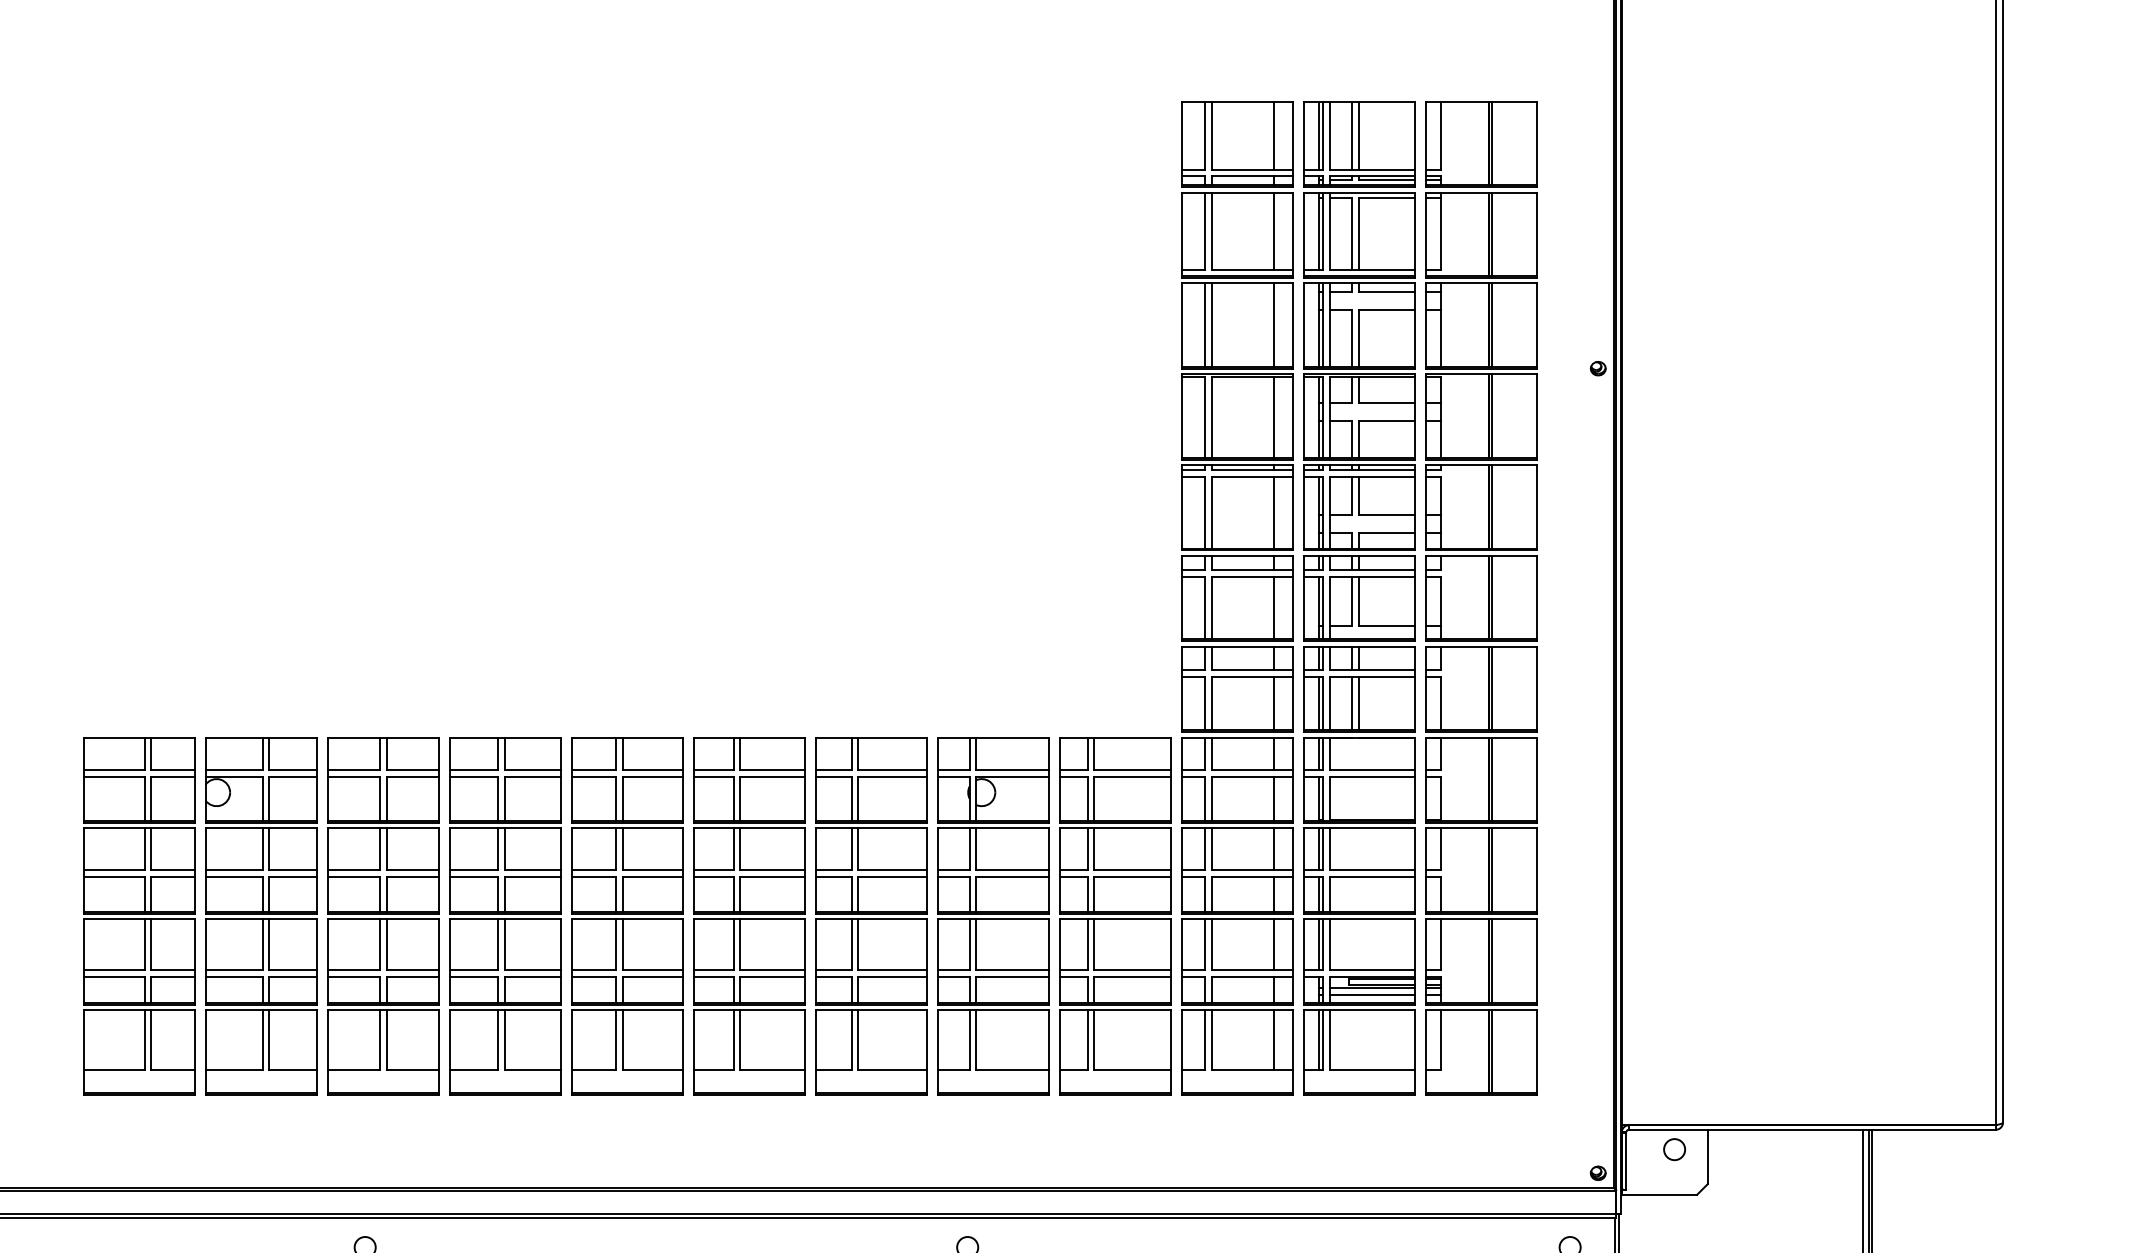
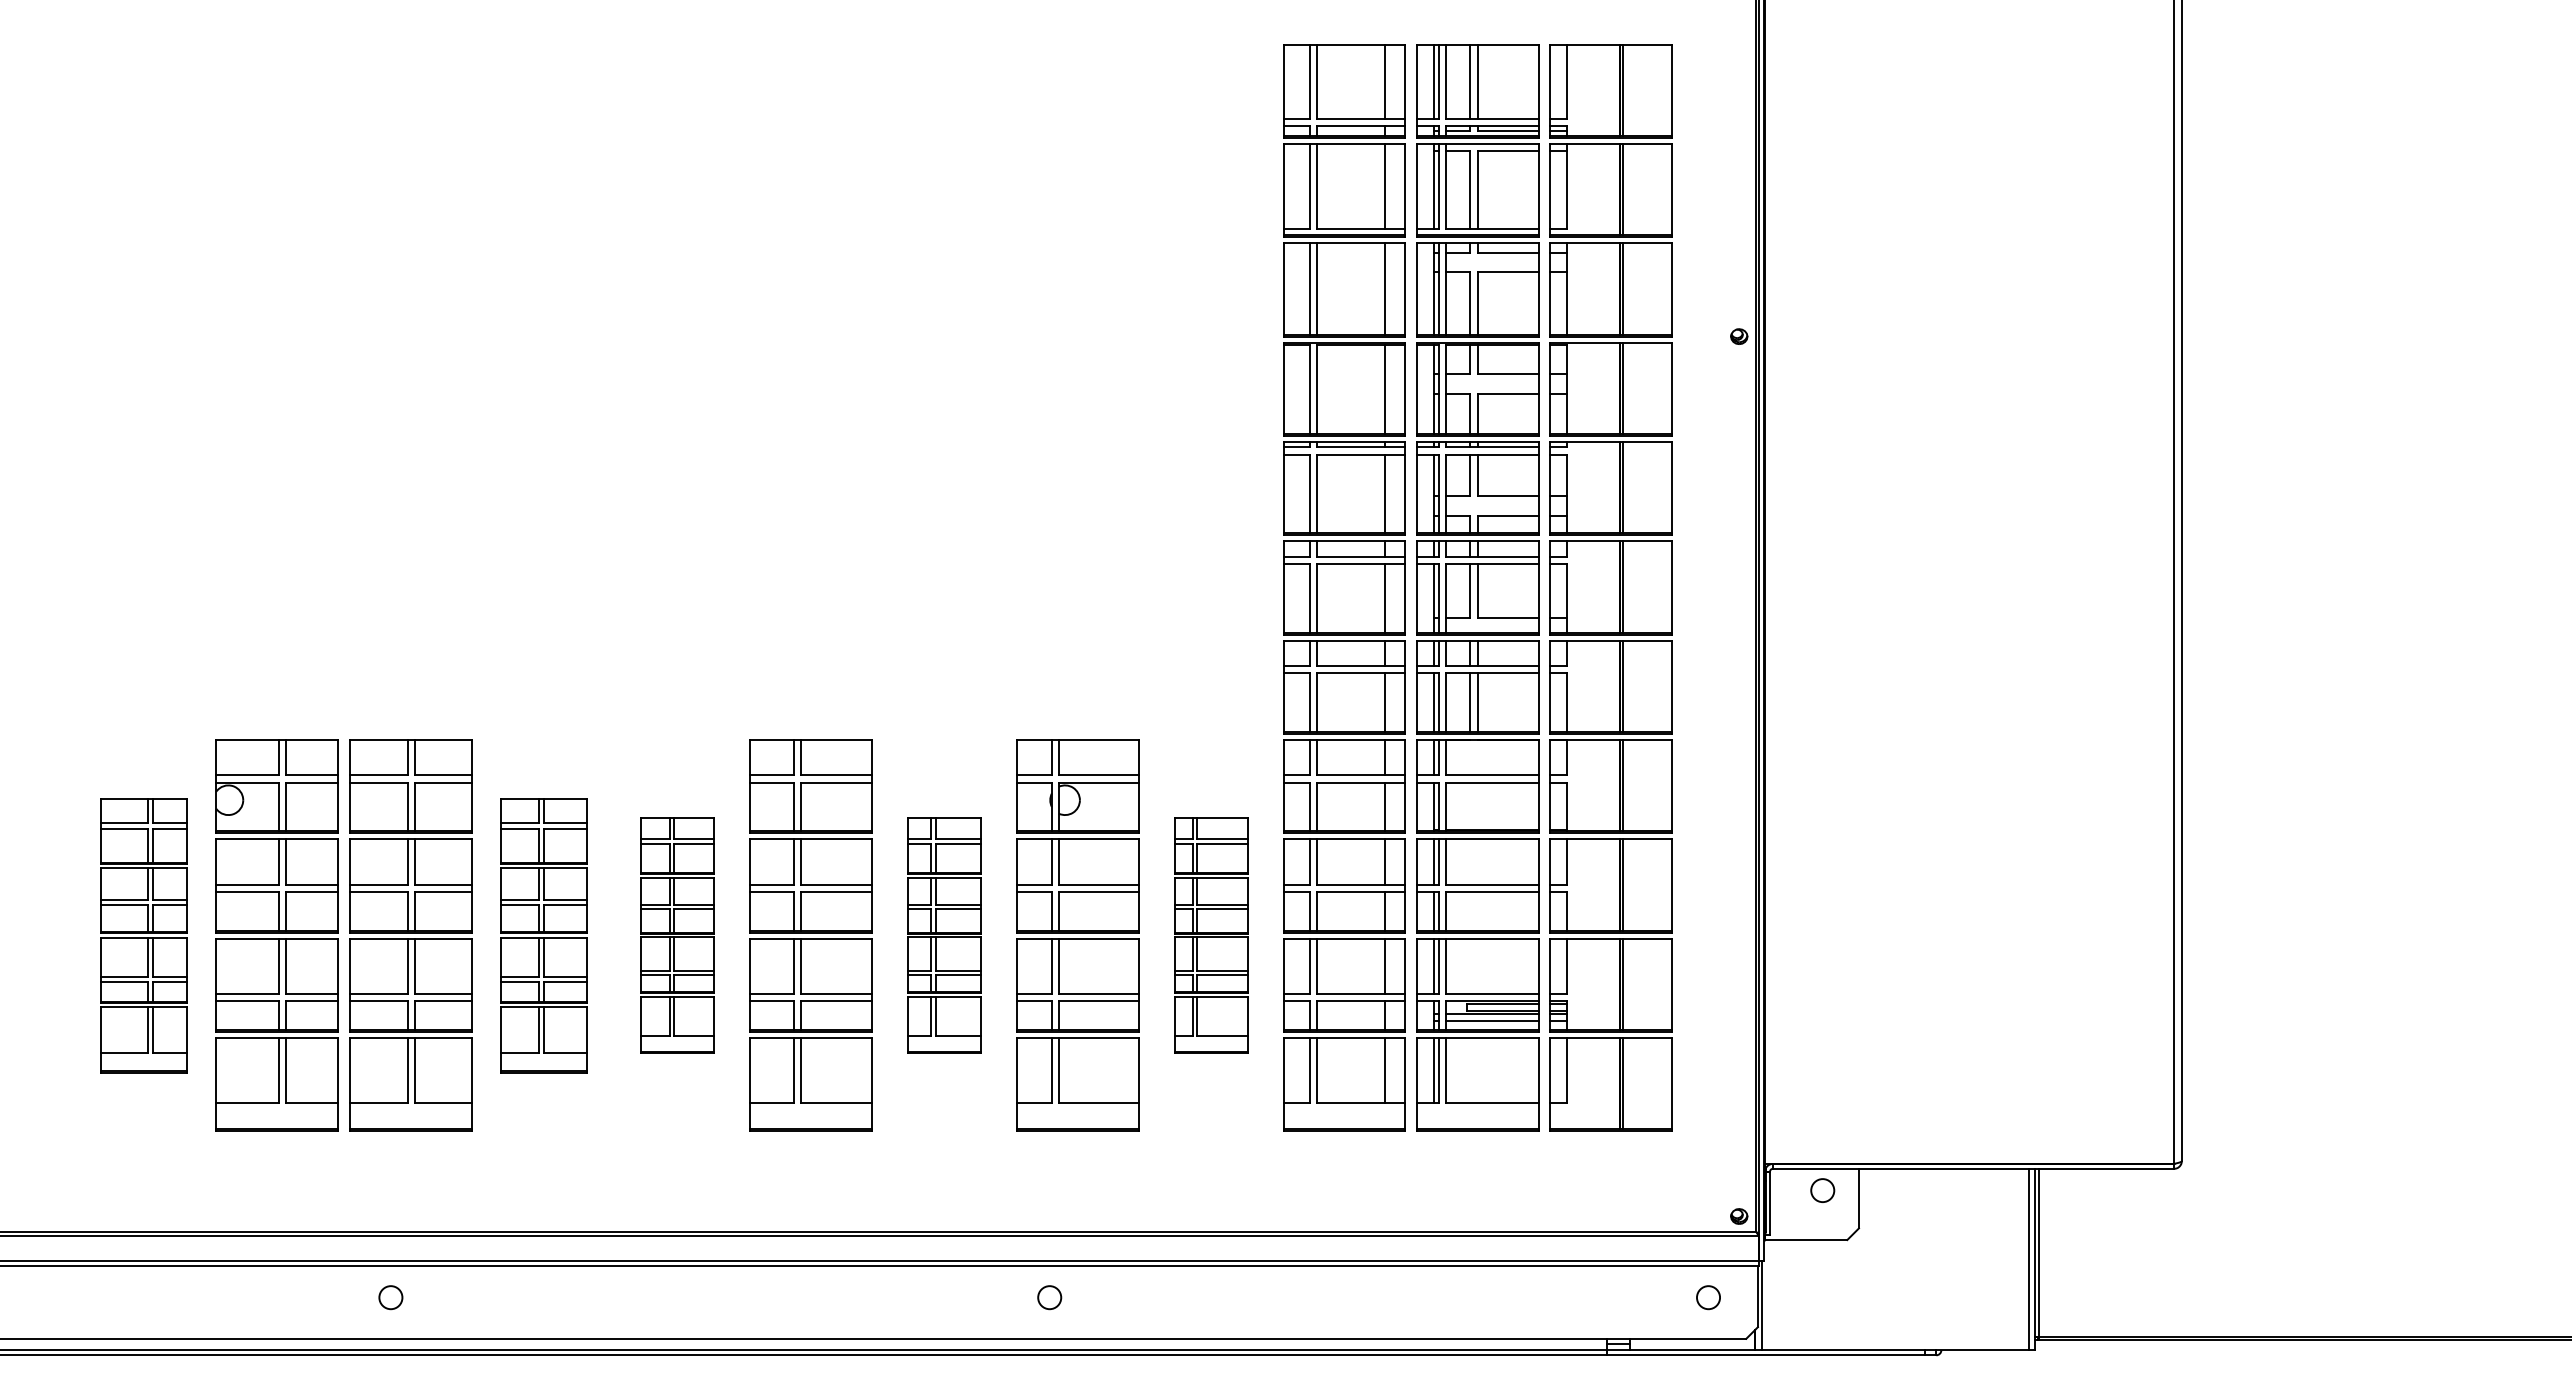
part: (138, 916) -> (143, 935), size x0.7
part: (504, 916) -> (543, 935), size x0.7
part: (627, 916) -> (677, 935), size x0.6
part: (870, 916) -> (943, 935), size x0.6
part: (1114, 916) -> (1210, 935), size x0.6

